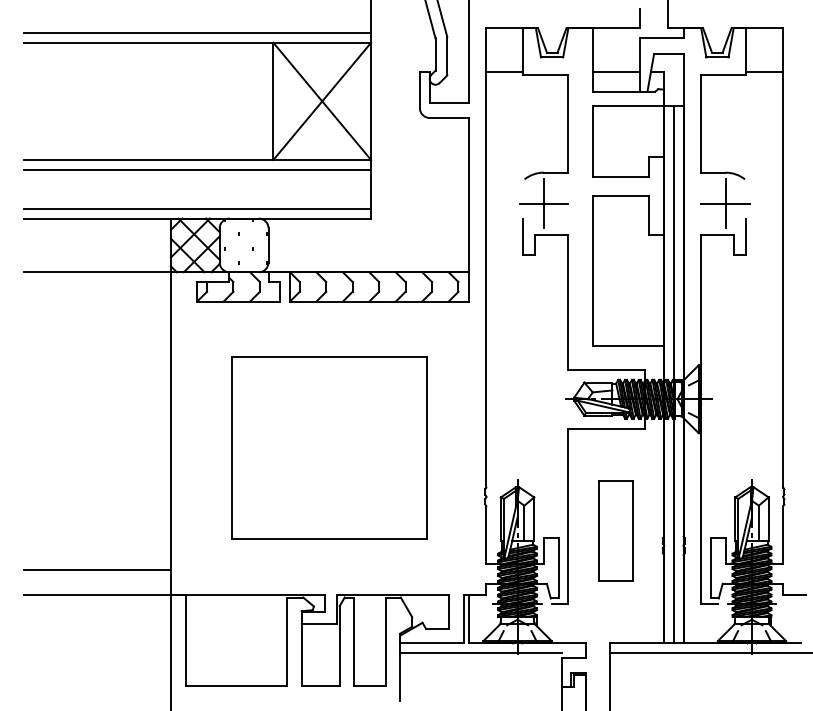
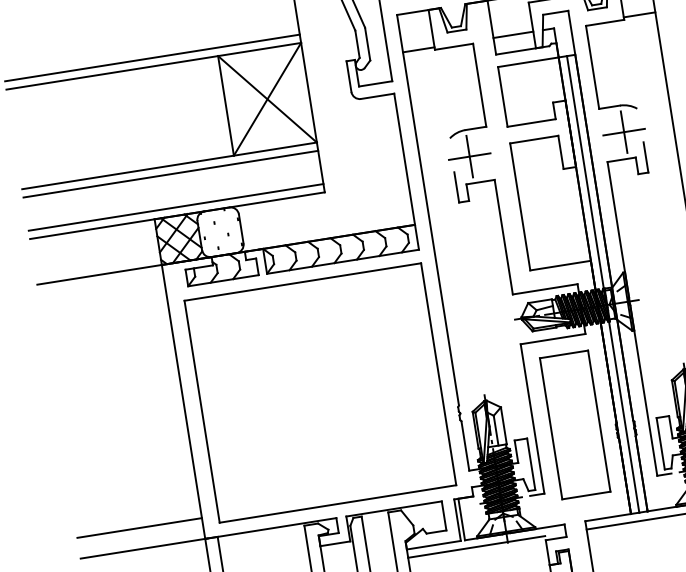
part: (329, 447) -> (320, 392), size x1.43
part: (616, 530) -> (575, 424), size x1.67

